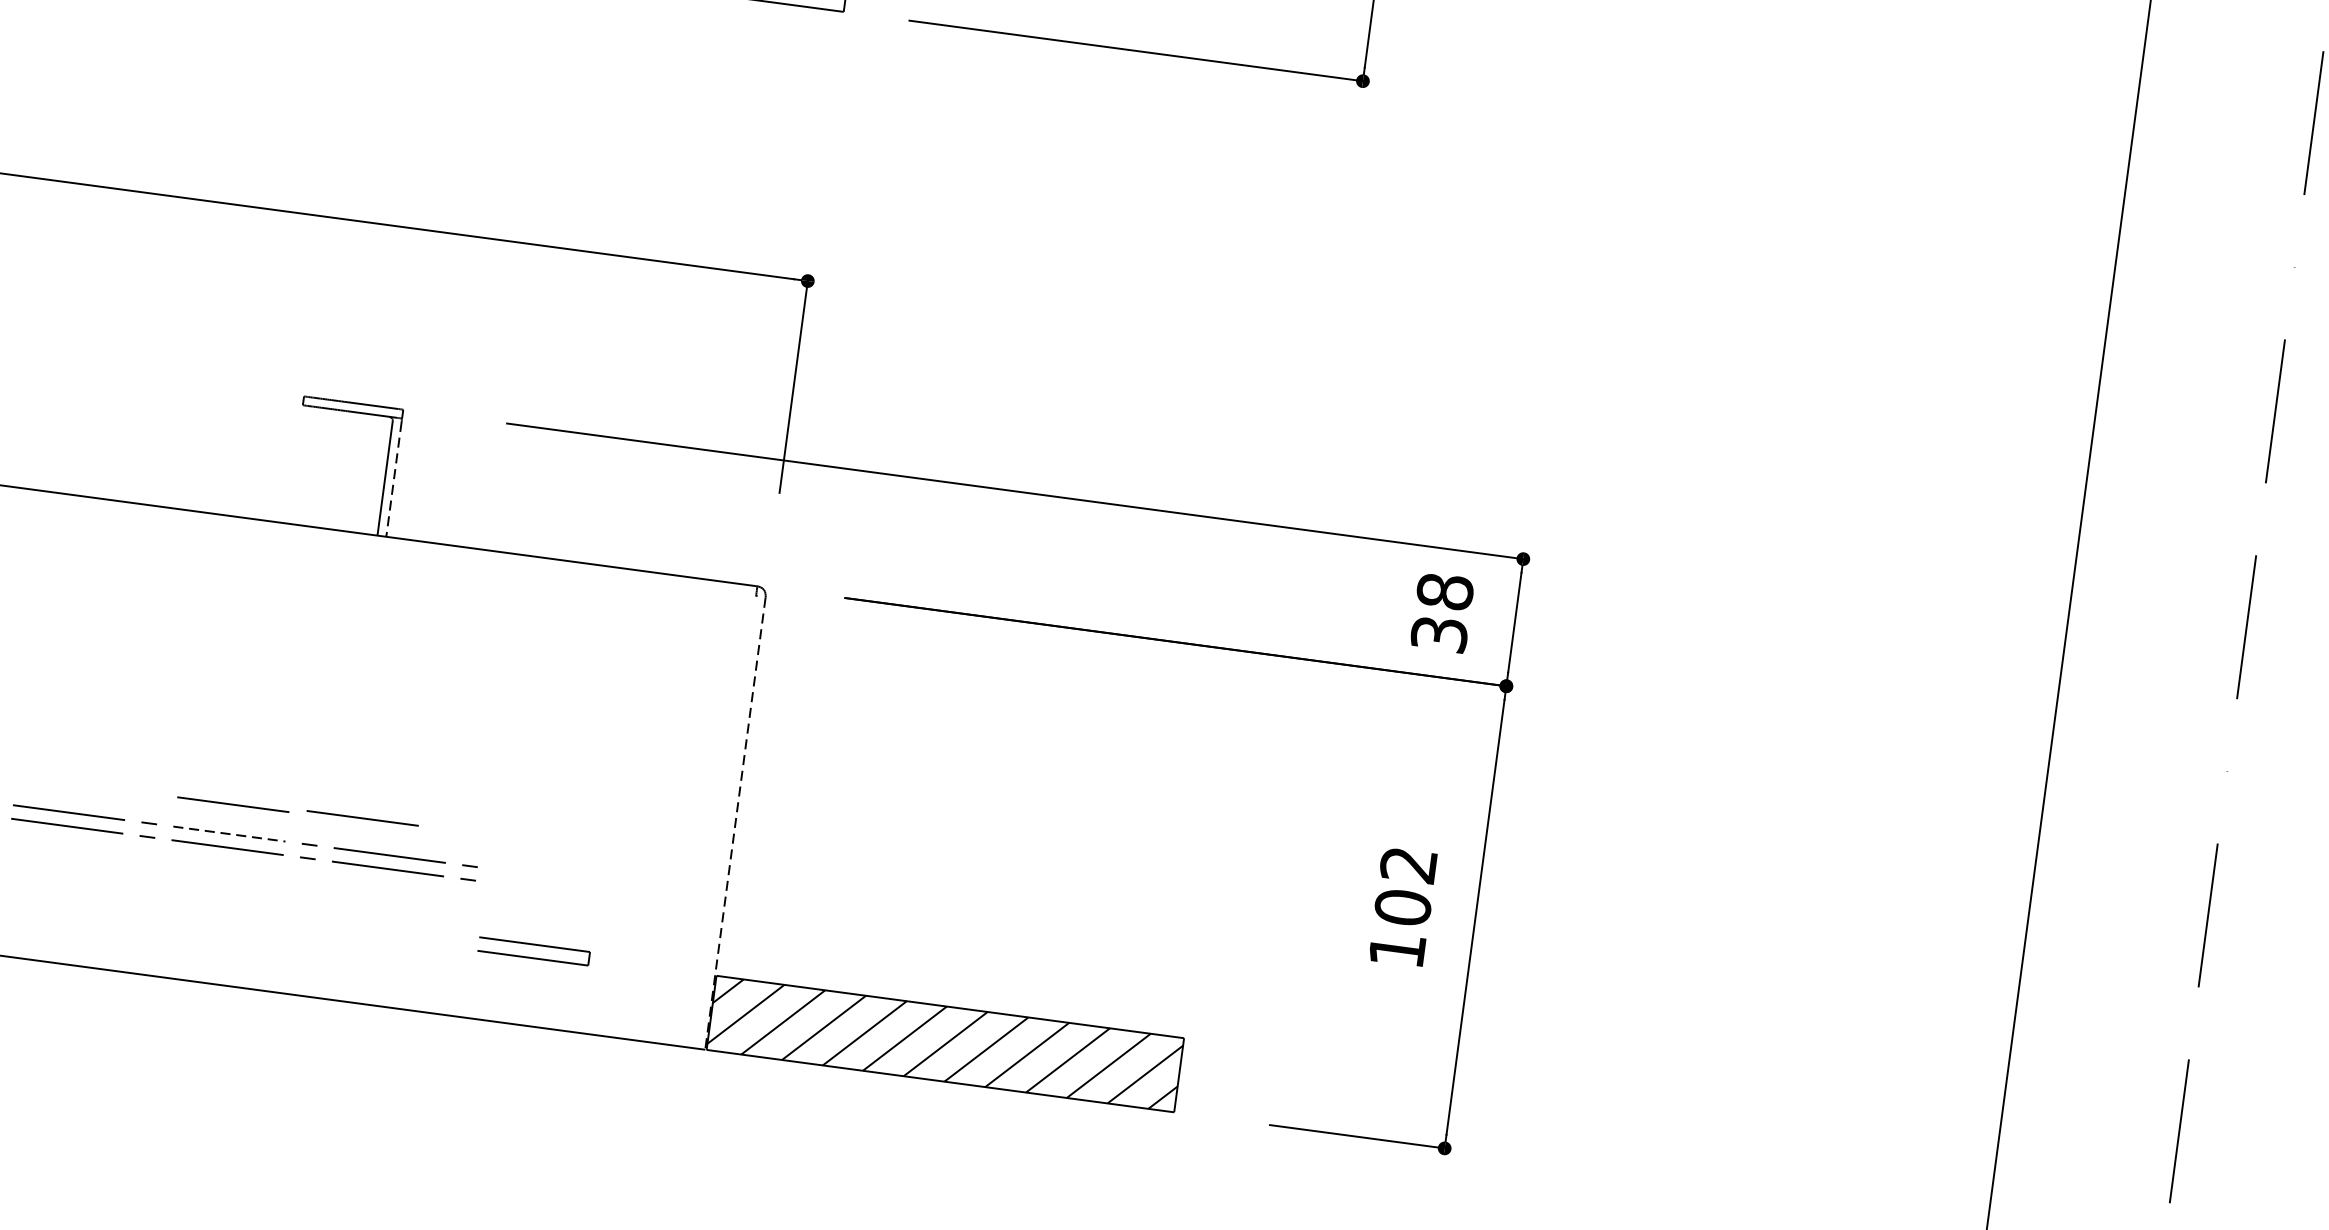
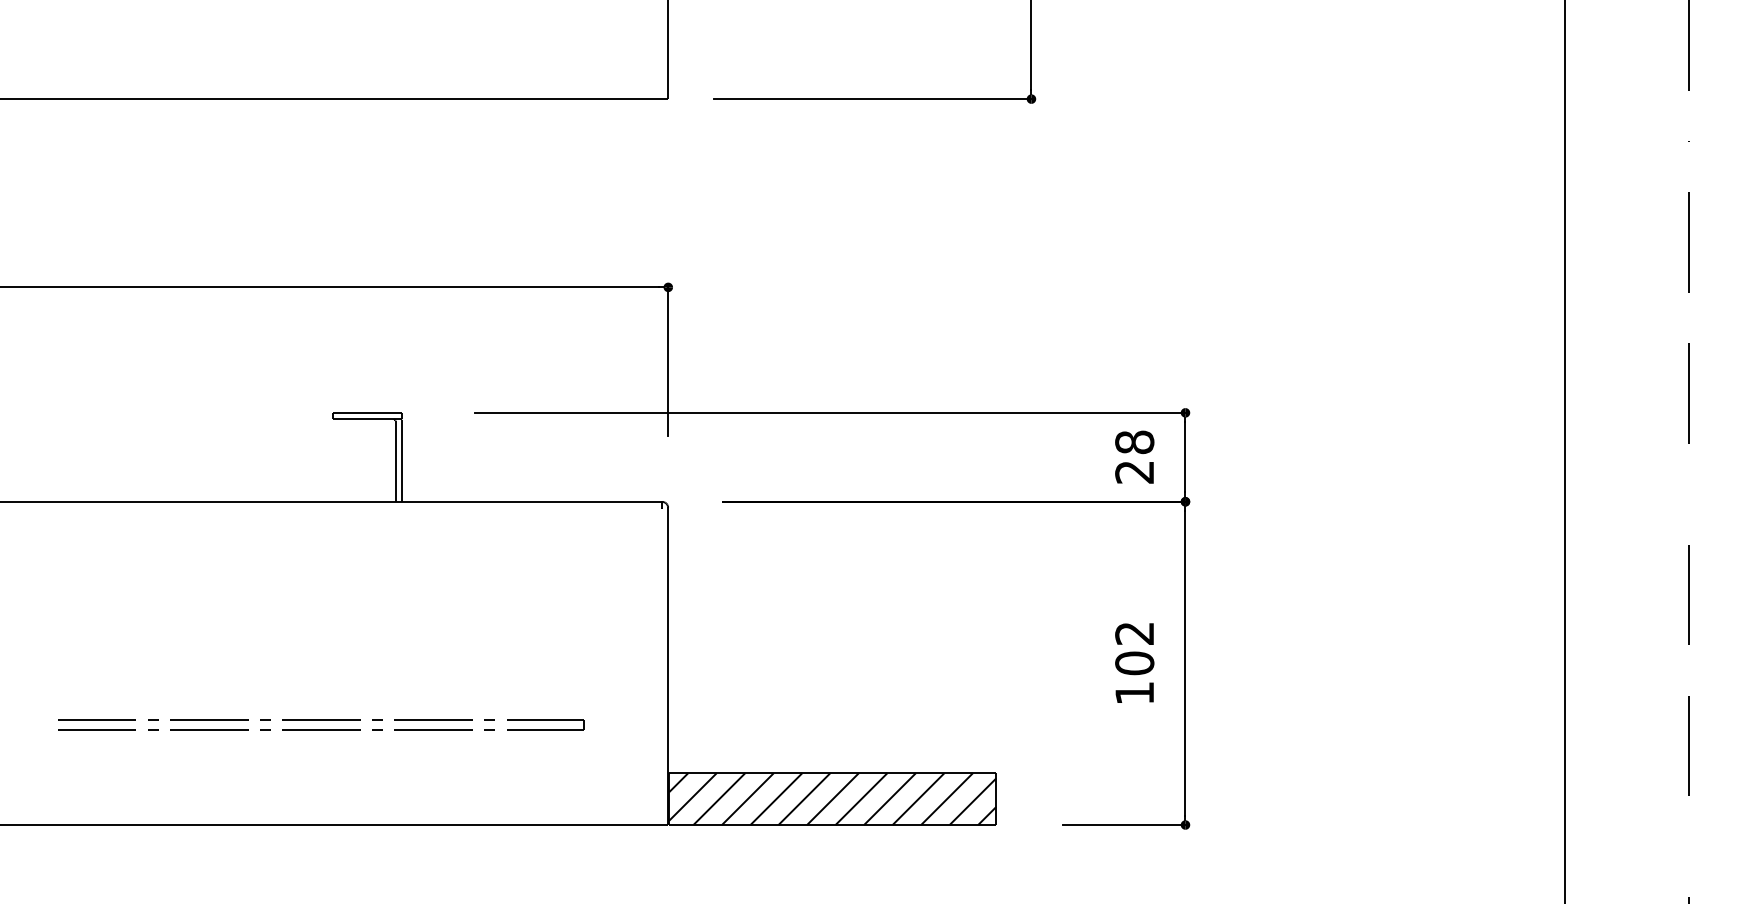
line: (394, 480) -> (402, 462), dashed -> solid
text: (1439, 634) -> (1134, 472), 38 -> 28
line: (233, 804) -> (321, 699), removed
line: (362, 817) -> (411, 696), removed
line: (735, 824) -> (668, 667), dashed -> solid
line: (230, 834) -> (322, 720), dashed -> solid
part: (534, 950) -> (545, 724), moved

